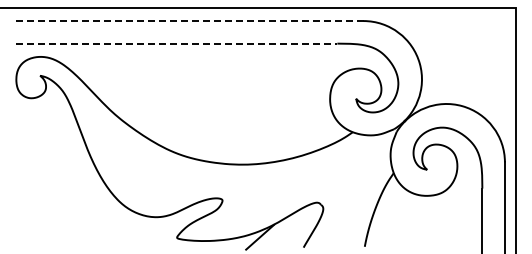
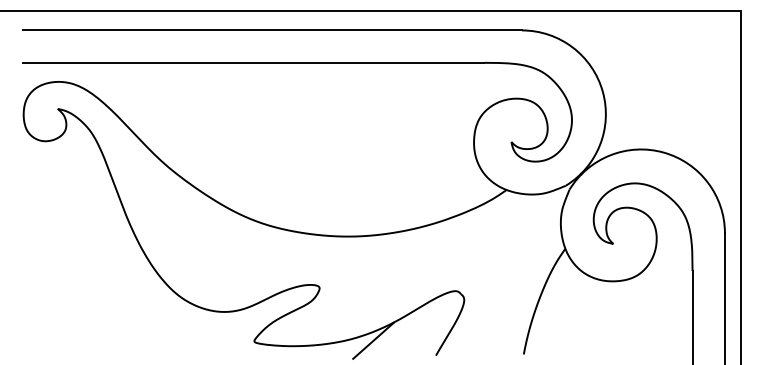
line: (189, 21) -> (272, 31), dashed -> solid
line: (176, 43) -> (253, 62), dashed -> solid

